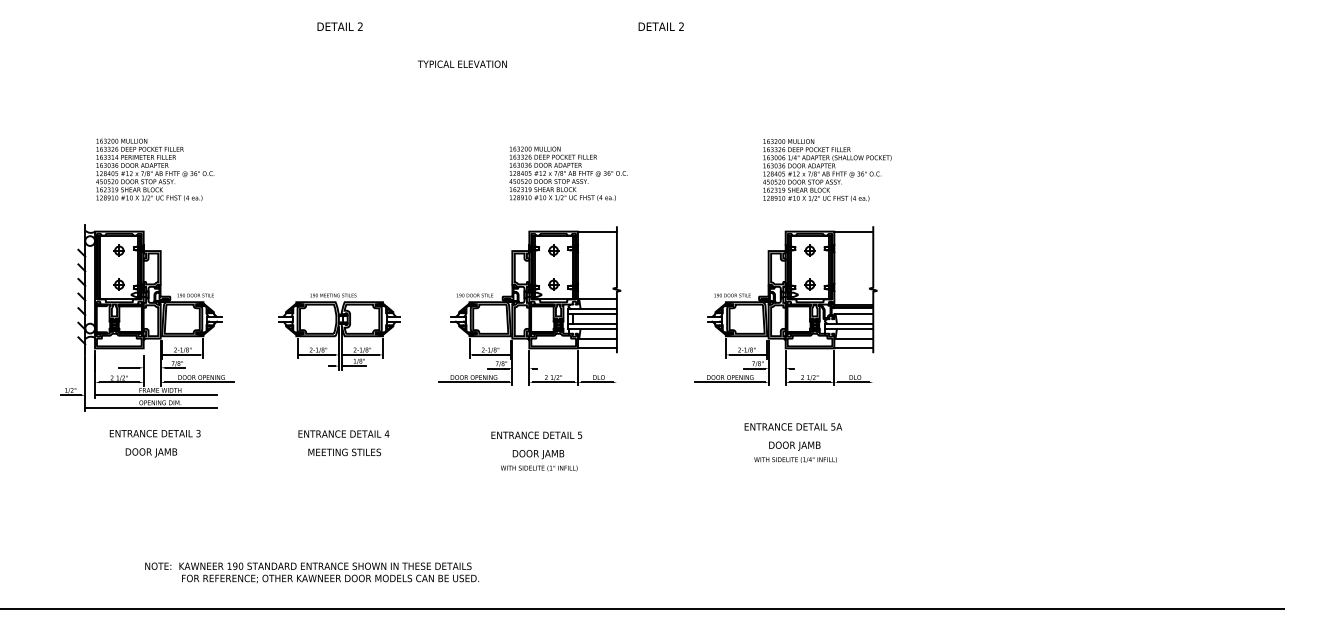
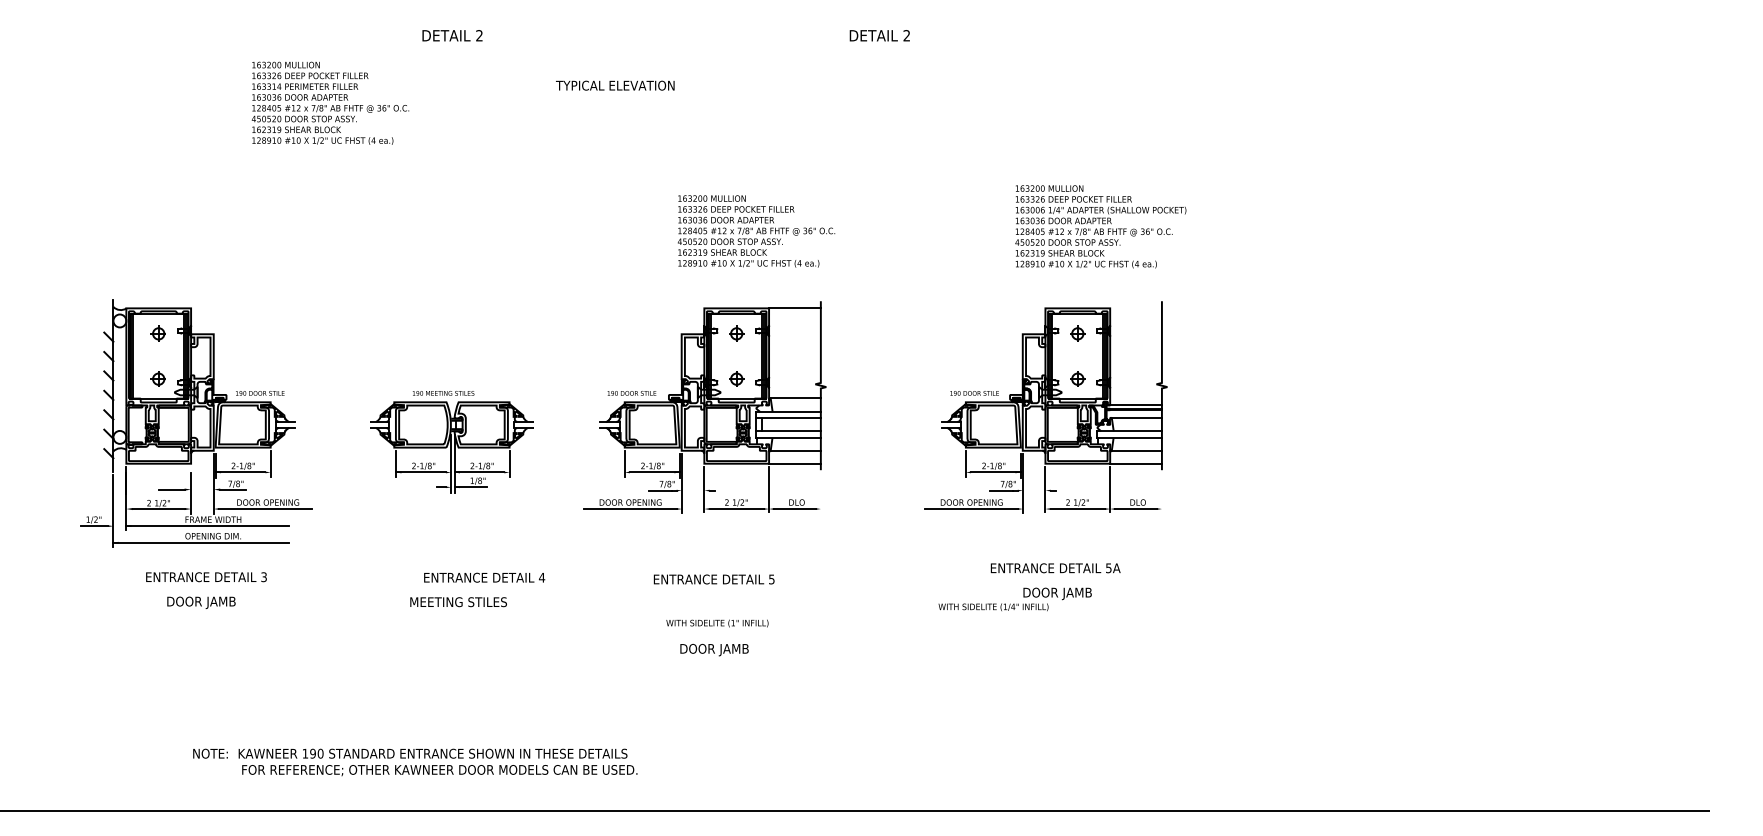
text: (155, 169) -> (330, 102), moved
line: (853, 231) -> (1135, 308), removed
text: (343, 433) -> (484, 577), moved
text: (538, 454) -> (714, 650), moved
text: (795, 460) -> (993, 607), moved

